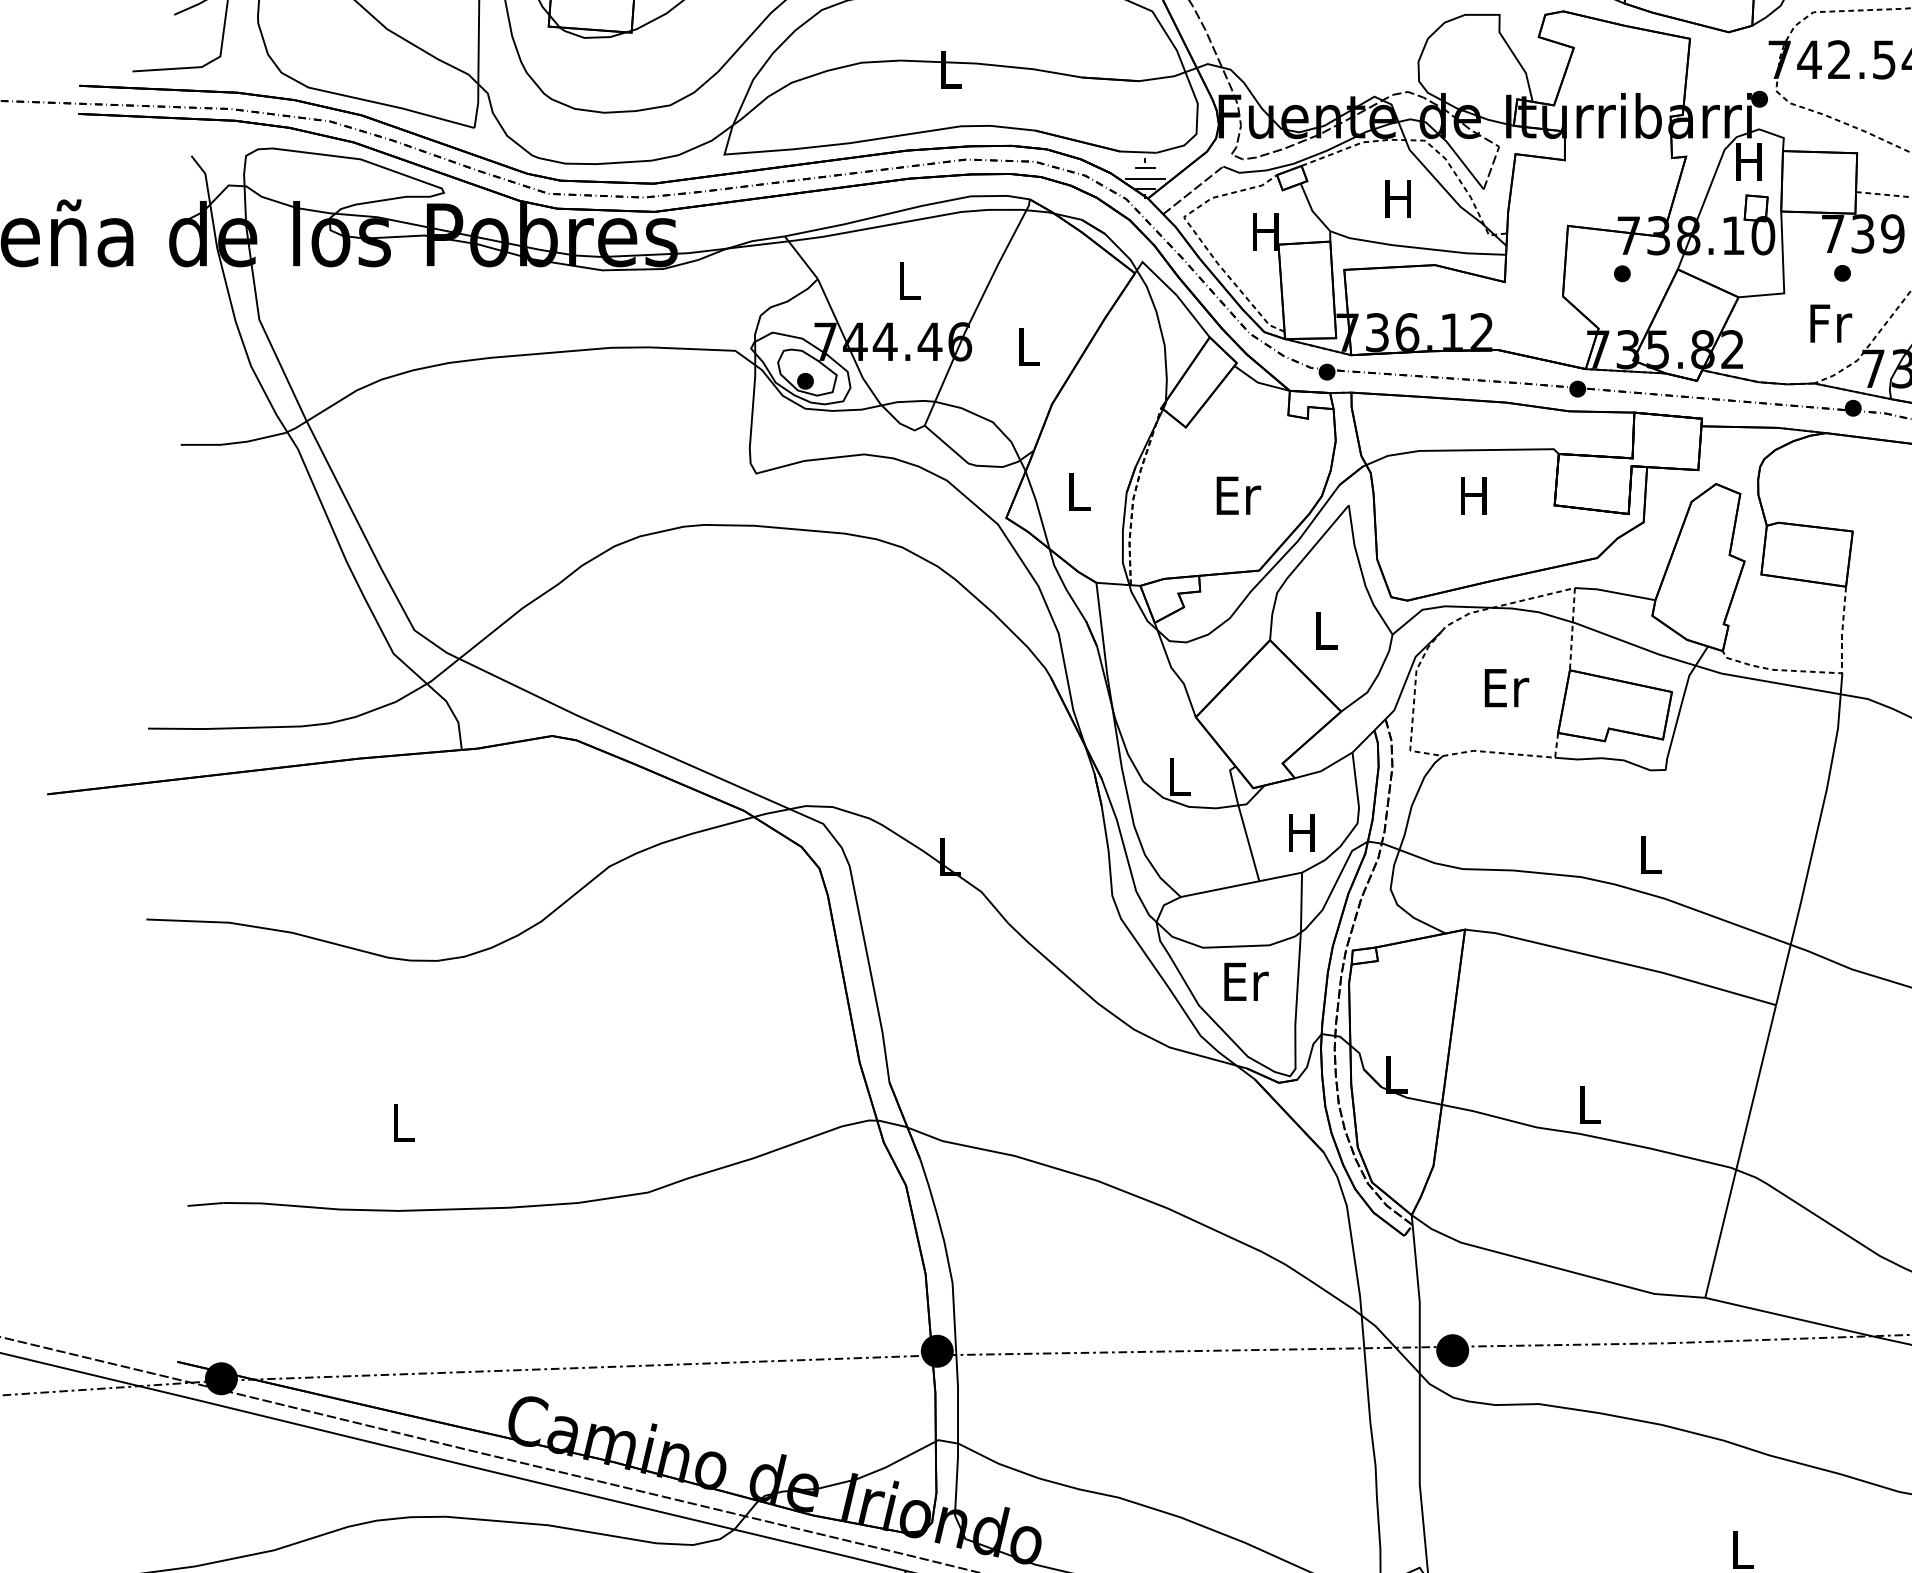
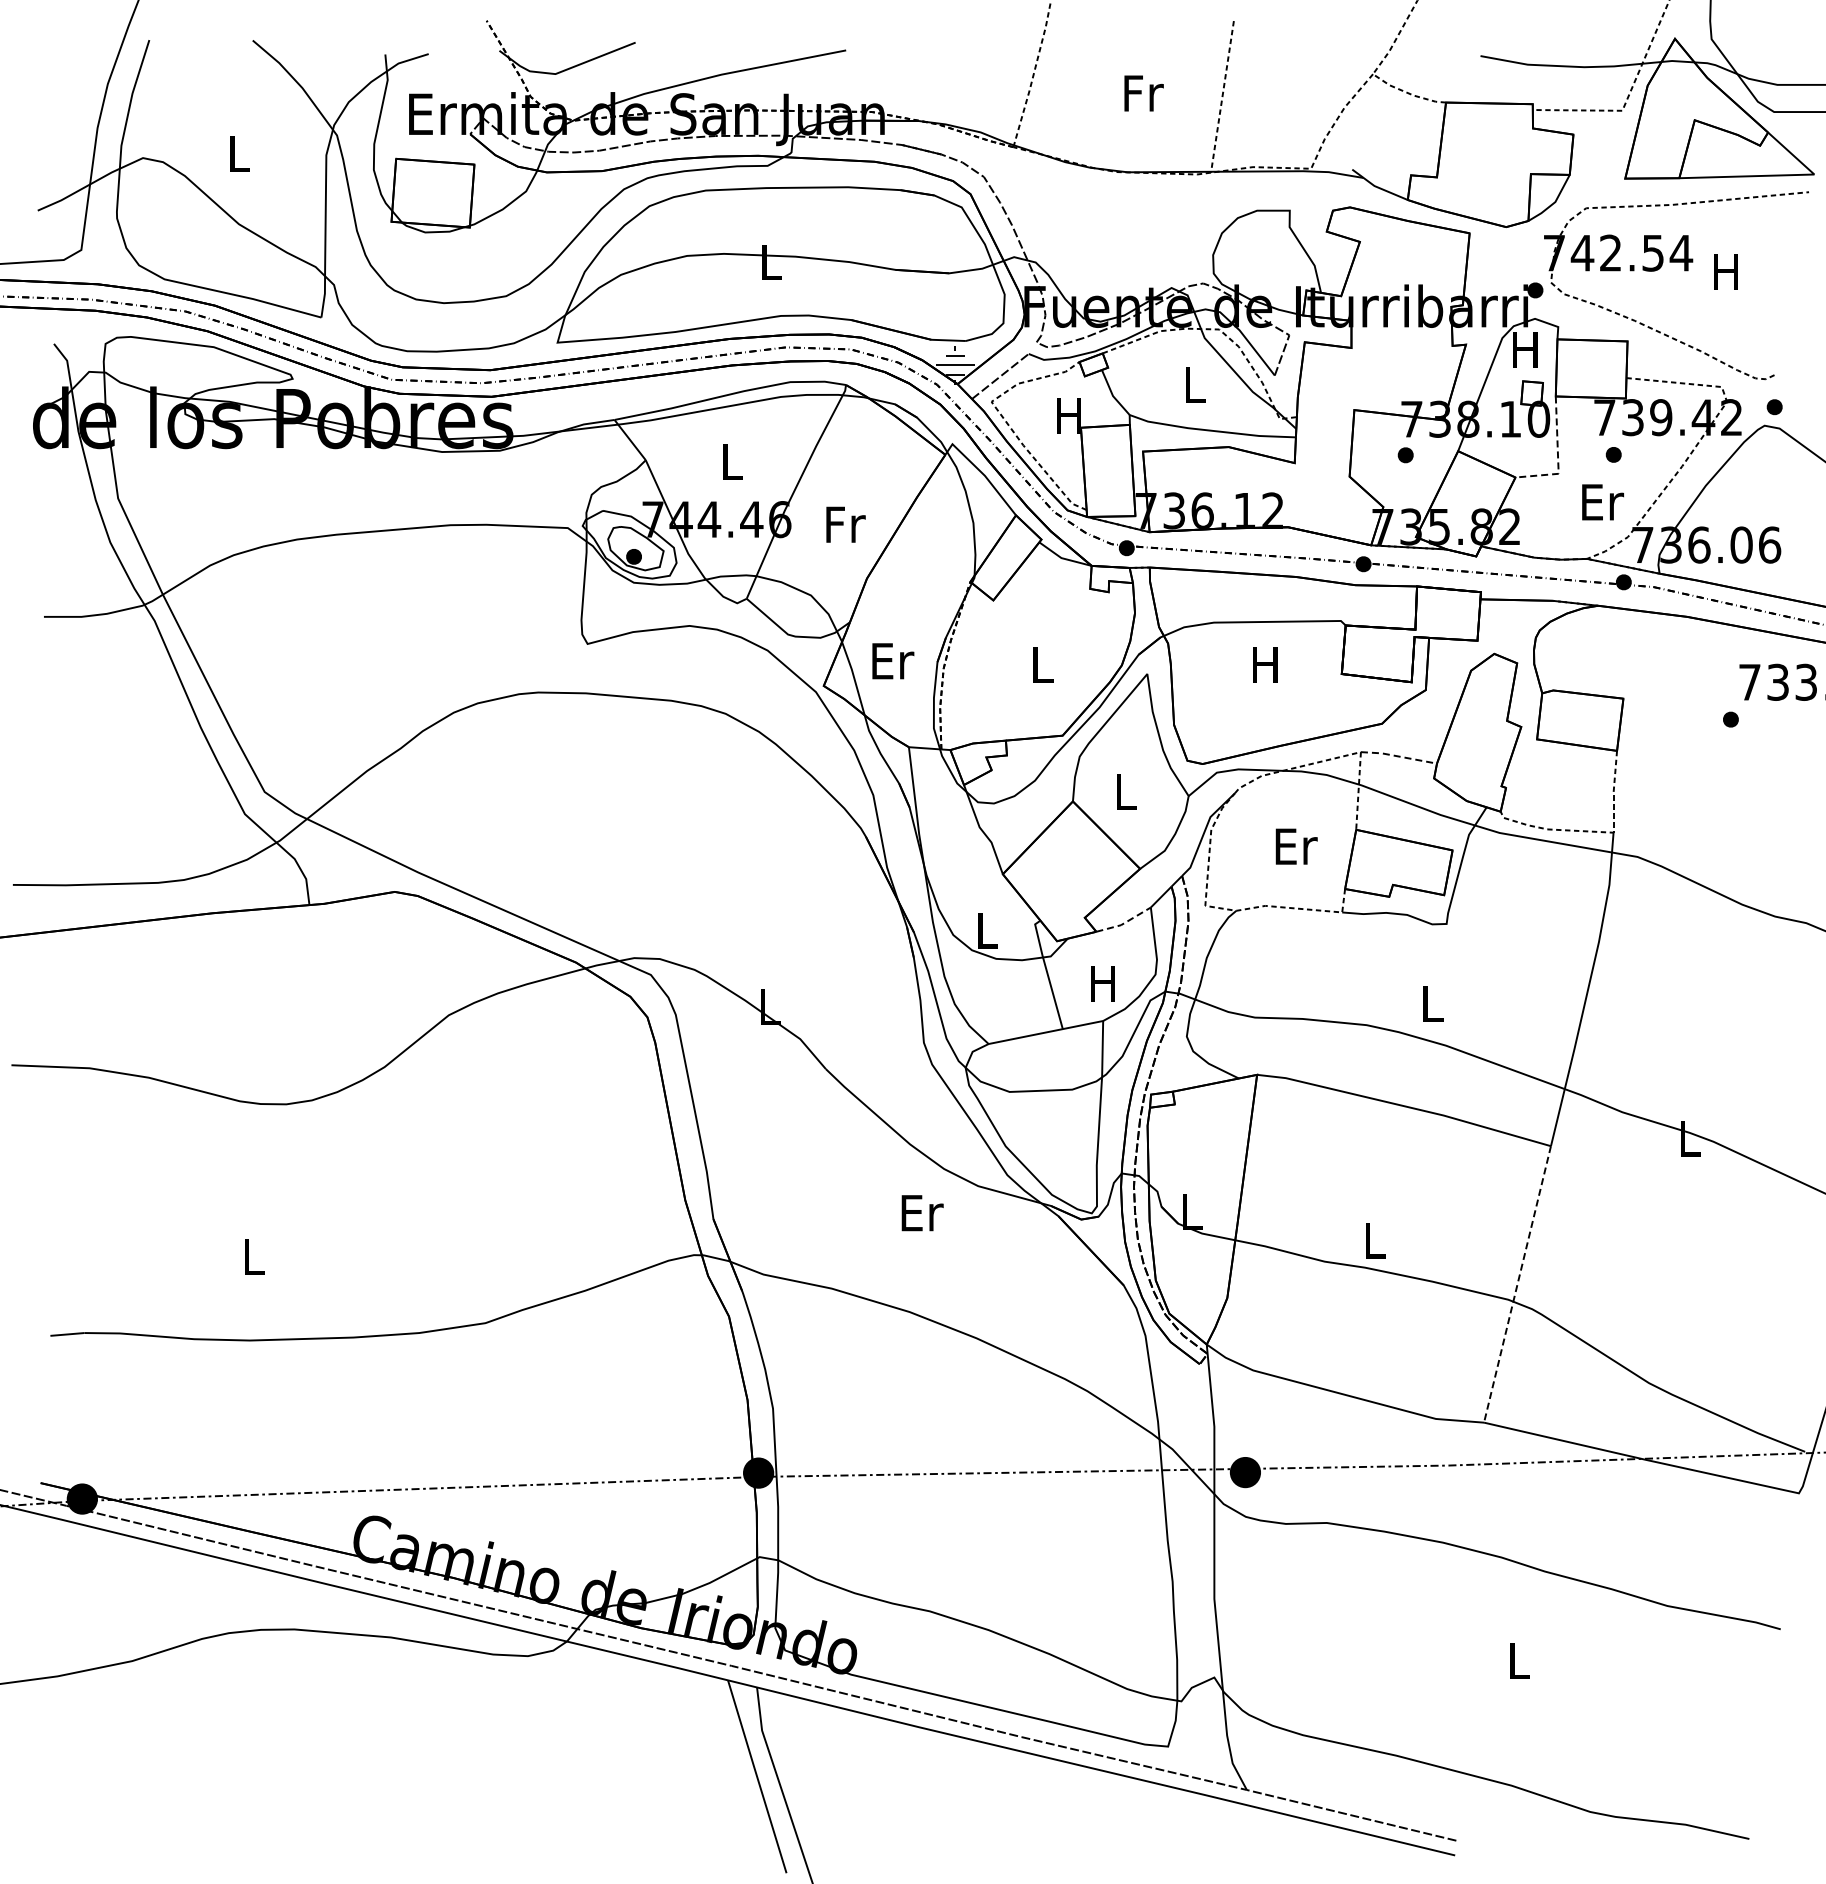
text: (1397, 198) -> (1193, 384), H -> L
line: (1784, 276) -> (1558, 457), solid -> dashed
text: (1831, 323) -> (1603, 502), Fr -> Er
text: (1029, 347) -> (845, 524), L -> Fr
text: (1080, 492) -> (893, 661), L -> Er
text: (1238, 495) -> (1043, 664), Er -> L
line: (1614, 592) -> (1398, 756), solid -> dashed
line: (1324, 769) -> (1124, 923), solid -> dashed
text: (1246, 982) -> (922, 1213), moved
line: (1740, 1151) -> (1517, 1284), solid -> dashed

